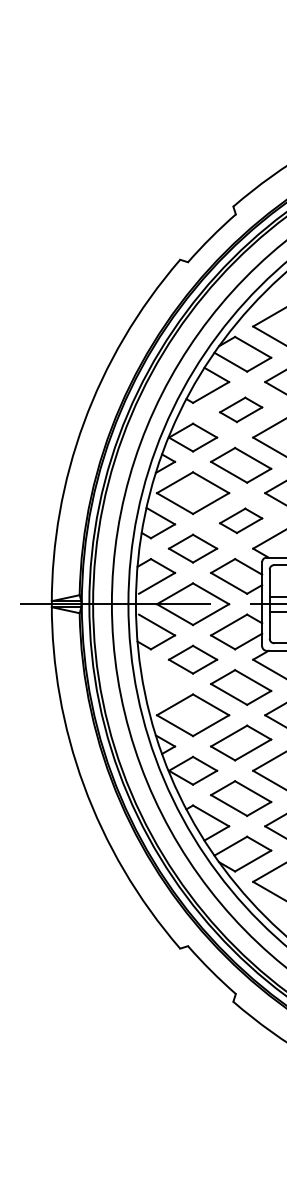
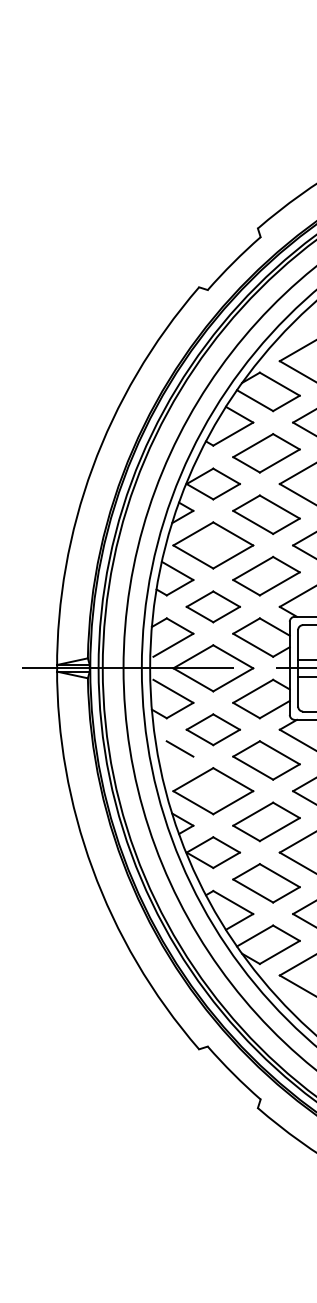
part: (241, 410) -> (266, 453), size x1.43
part: (241, 520) -> (266, 575), size x1.43
line: (162, 676) -> (179, 748), added

